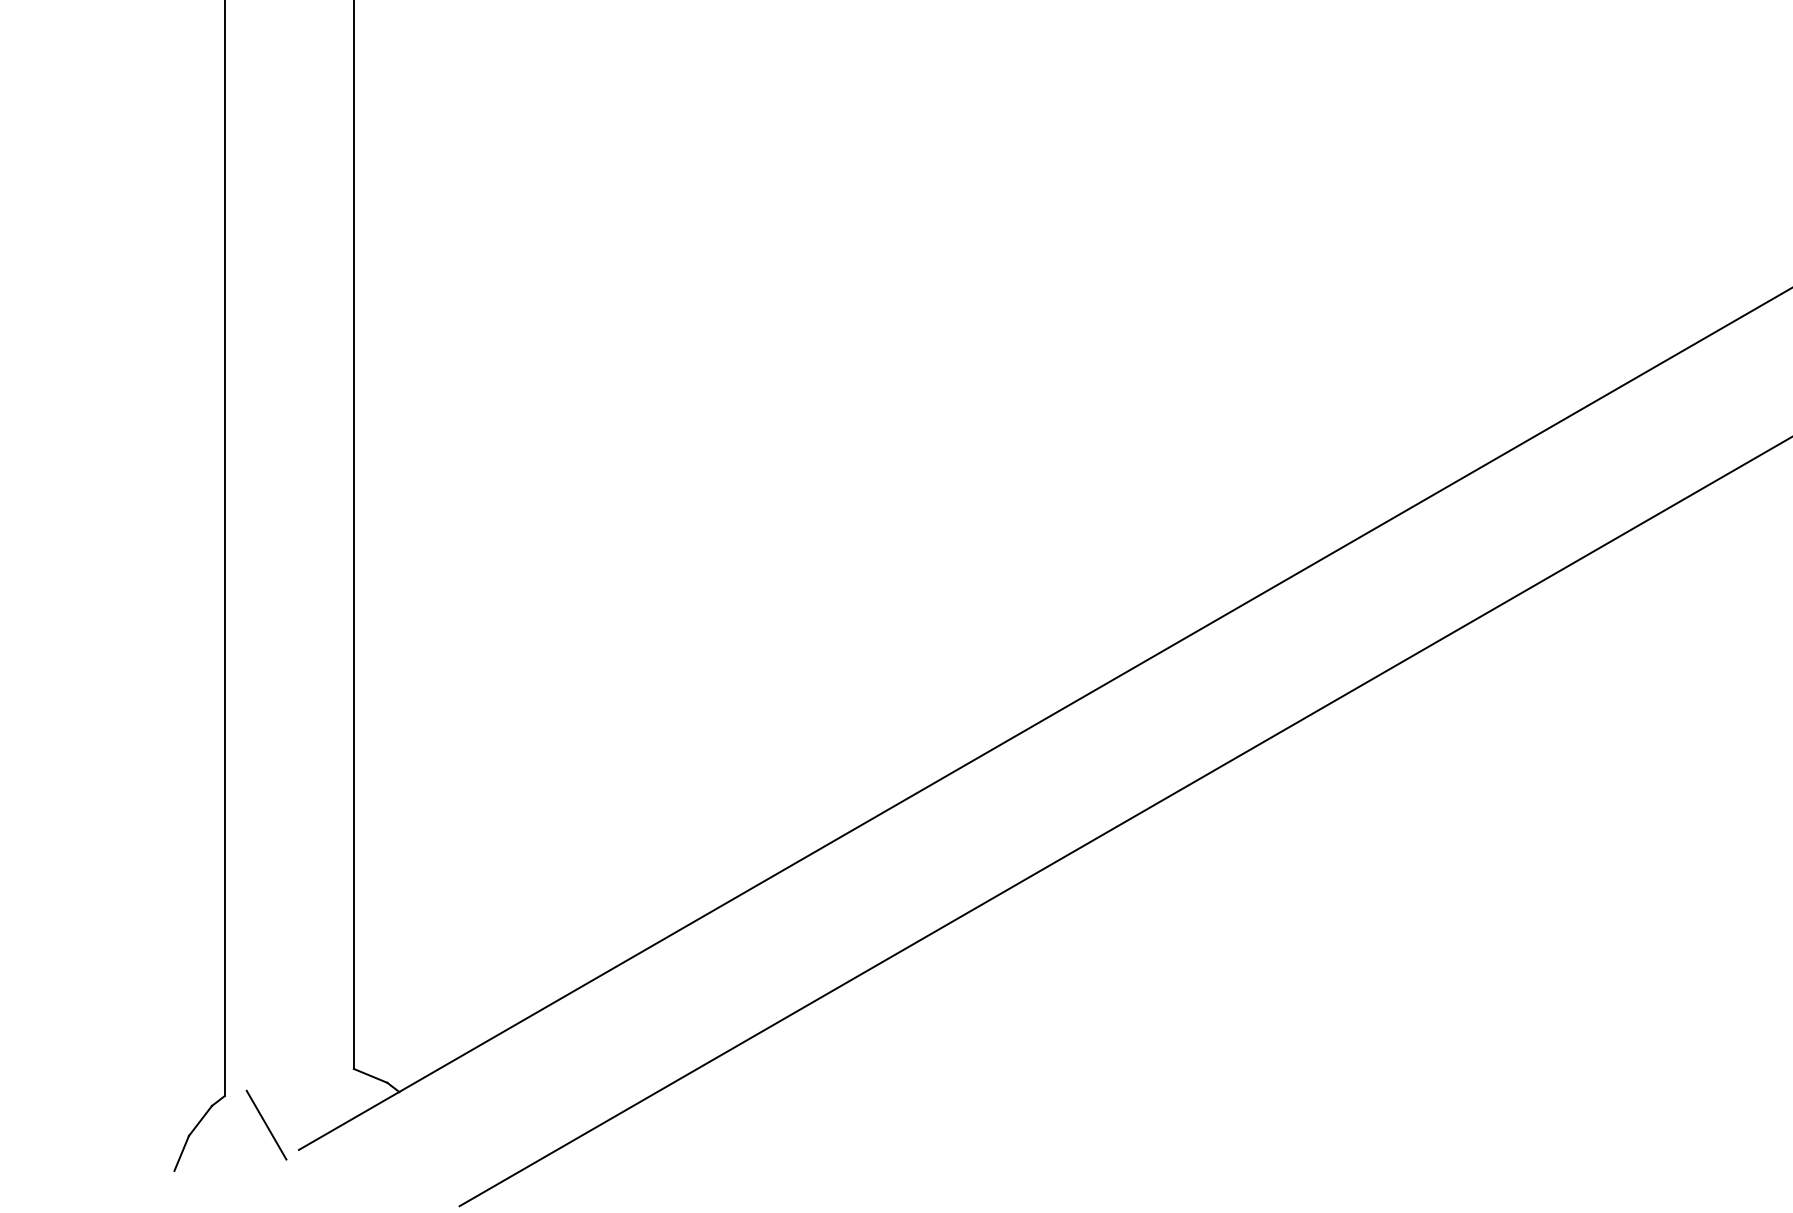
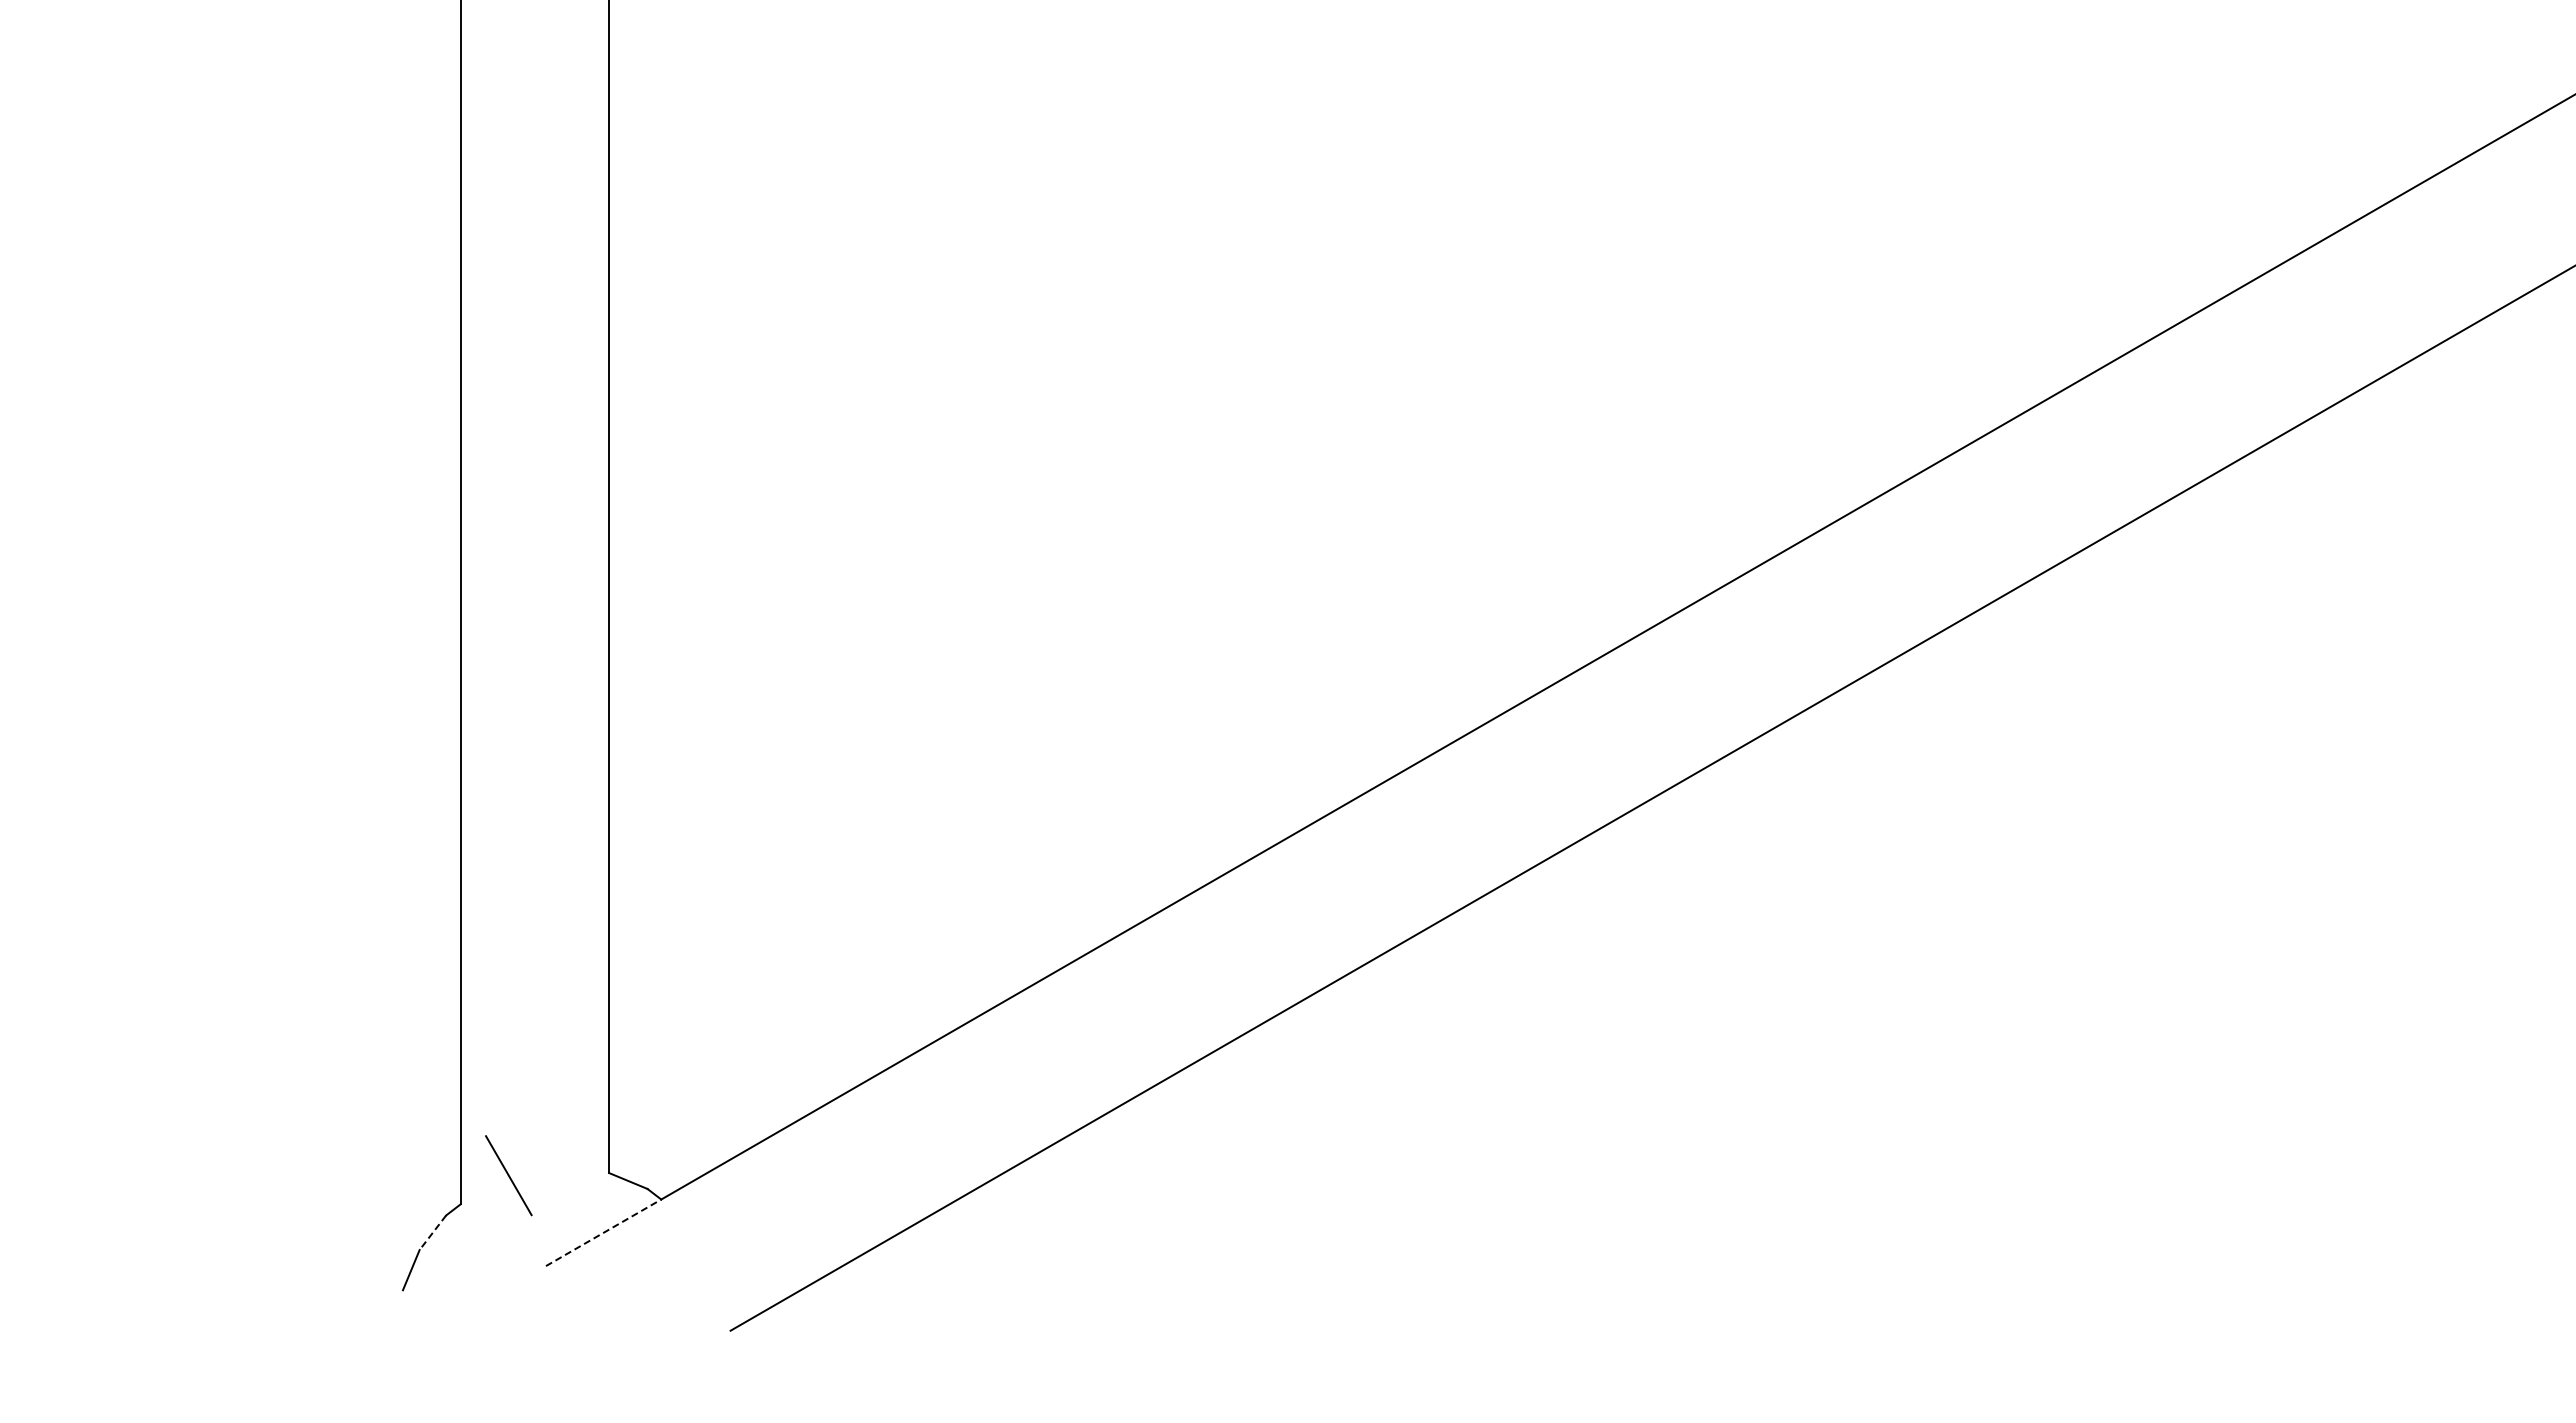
line: (200, 1120) -> (432, 1232), solid -> dashed
line: (348, 1120) -> (603, 1232), solid -> dashed
line: (266, 1125) -> (508, 1175), moved

